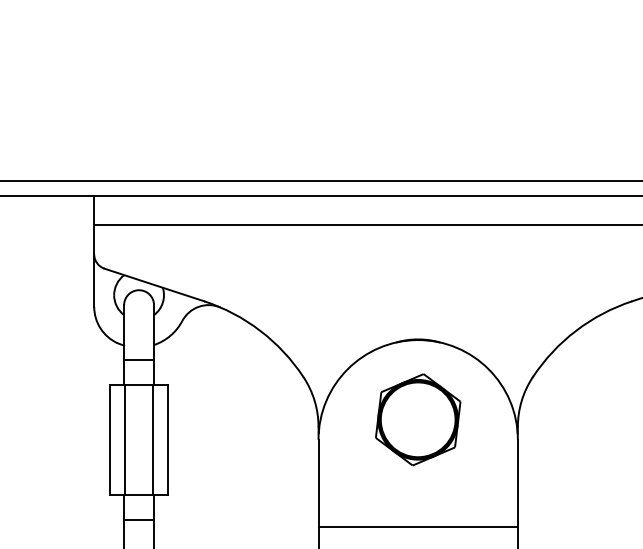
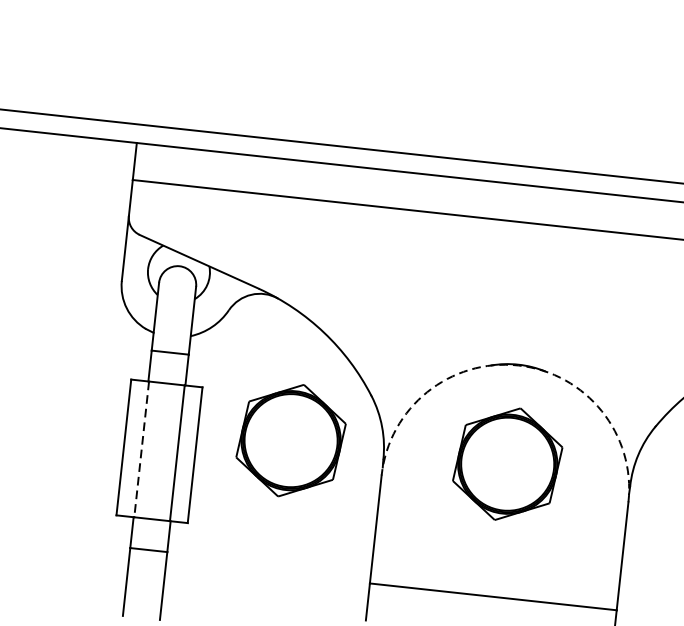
arc: (418, 340) -> (518, 366), solid -> dashed
part: (243, 419) -> (291, 440), added
line: (124, 439) -> (141, 449), solid -> dashed

